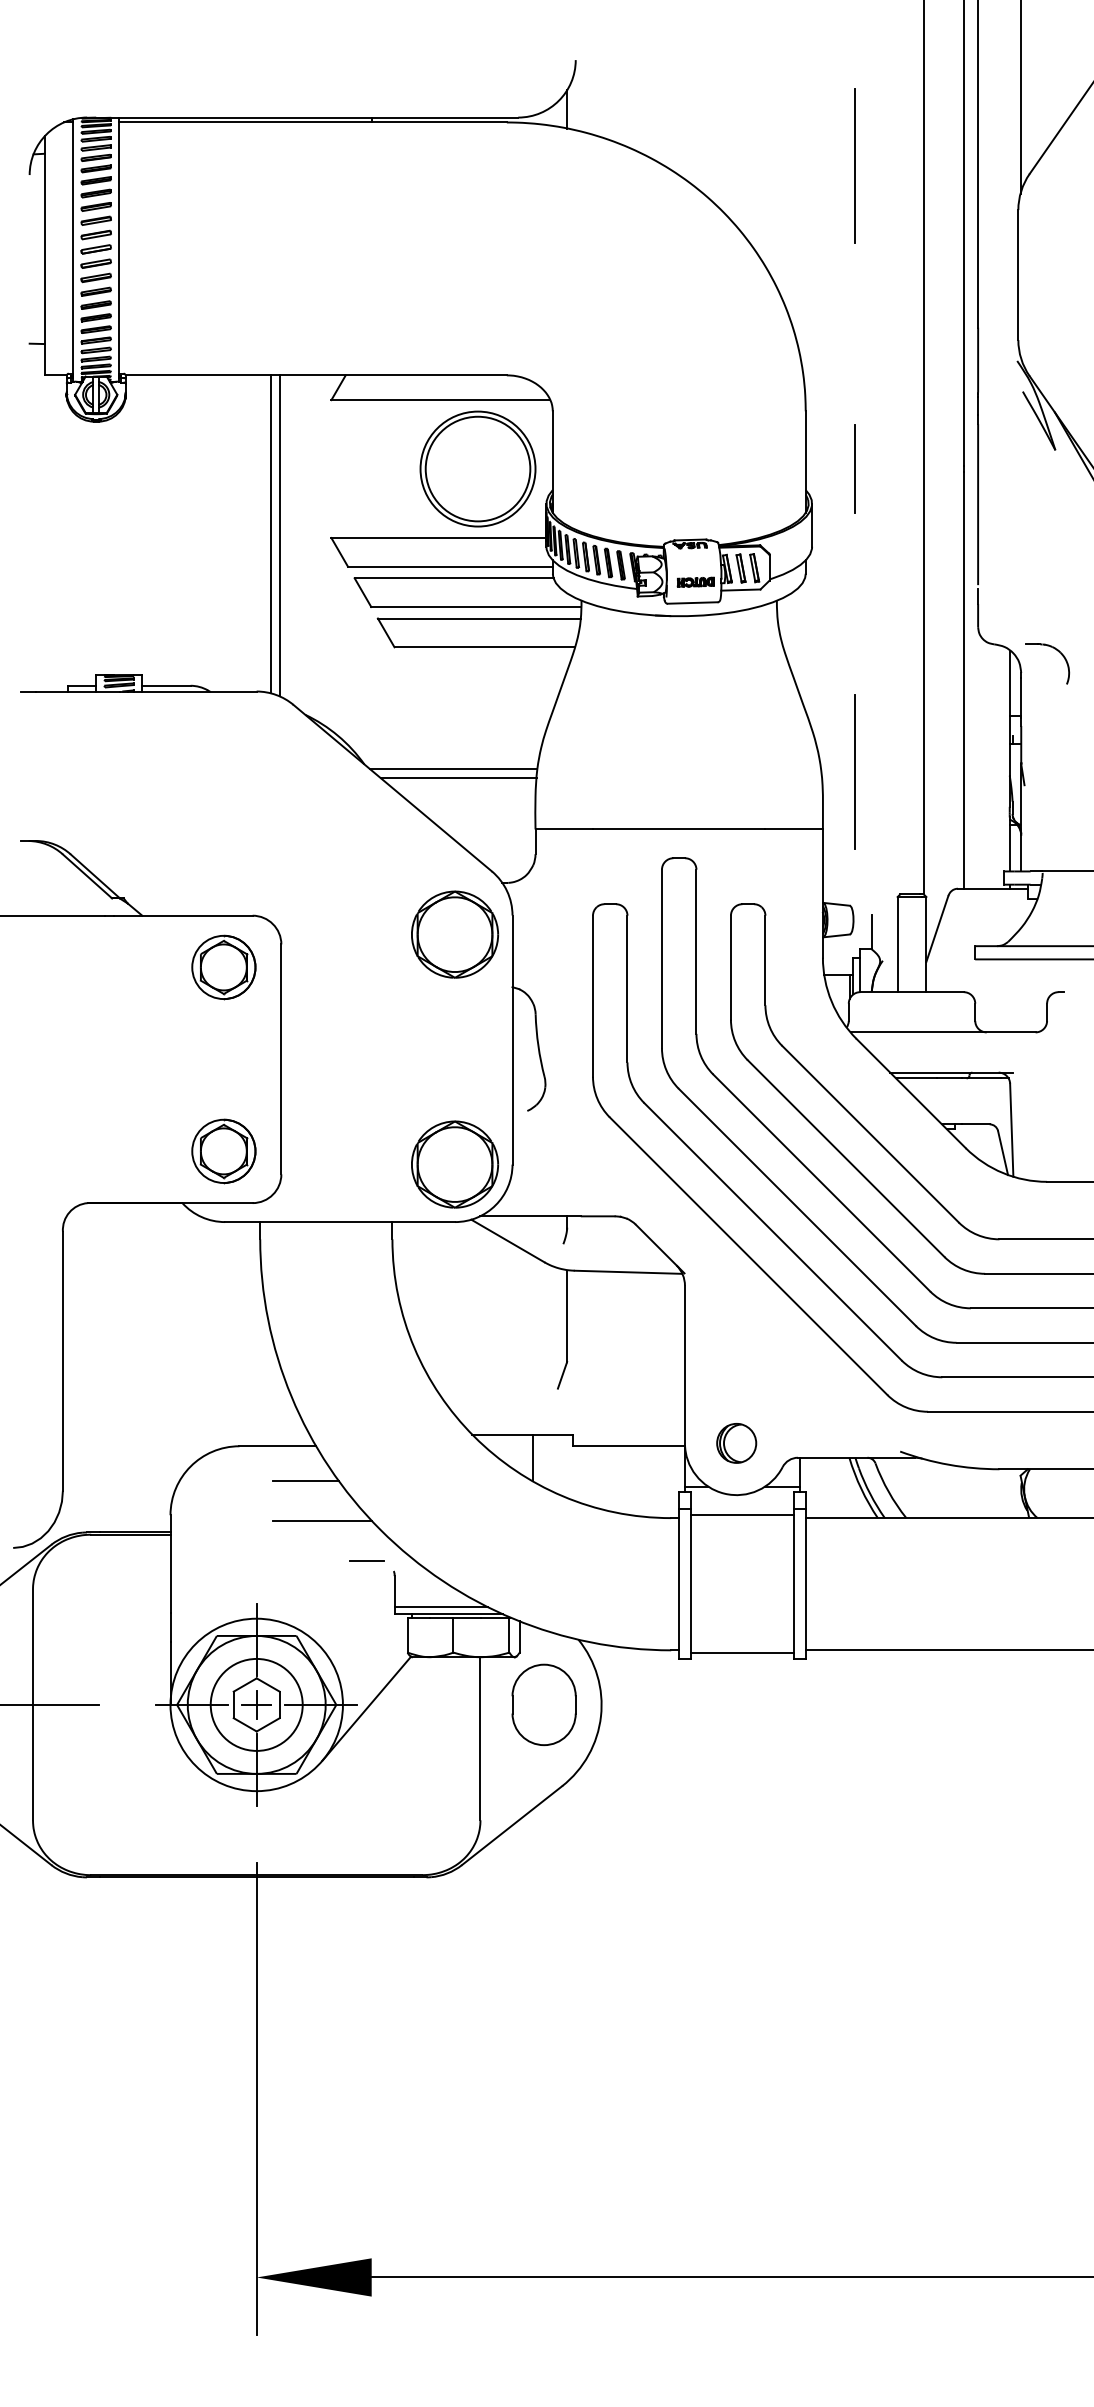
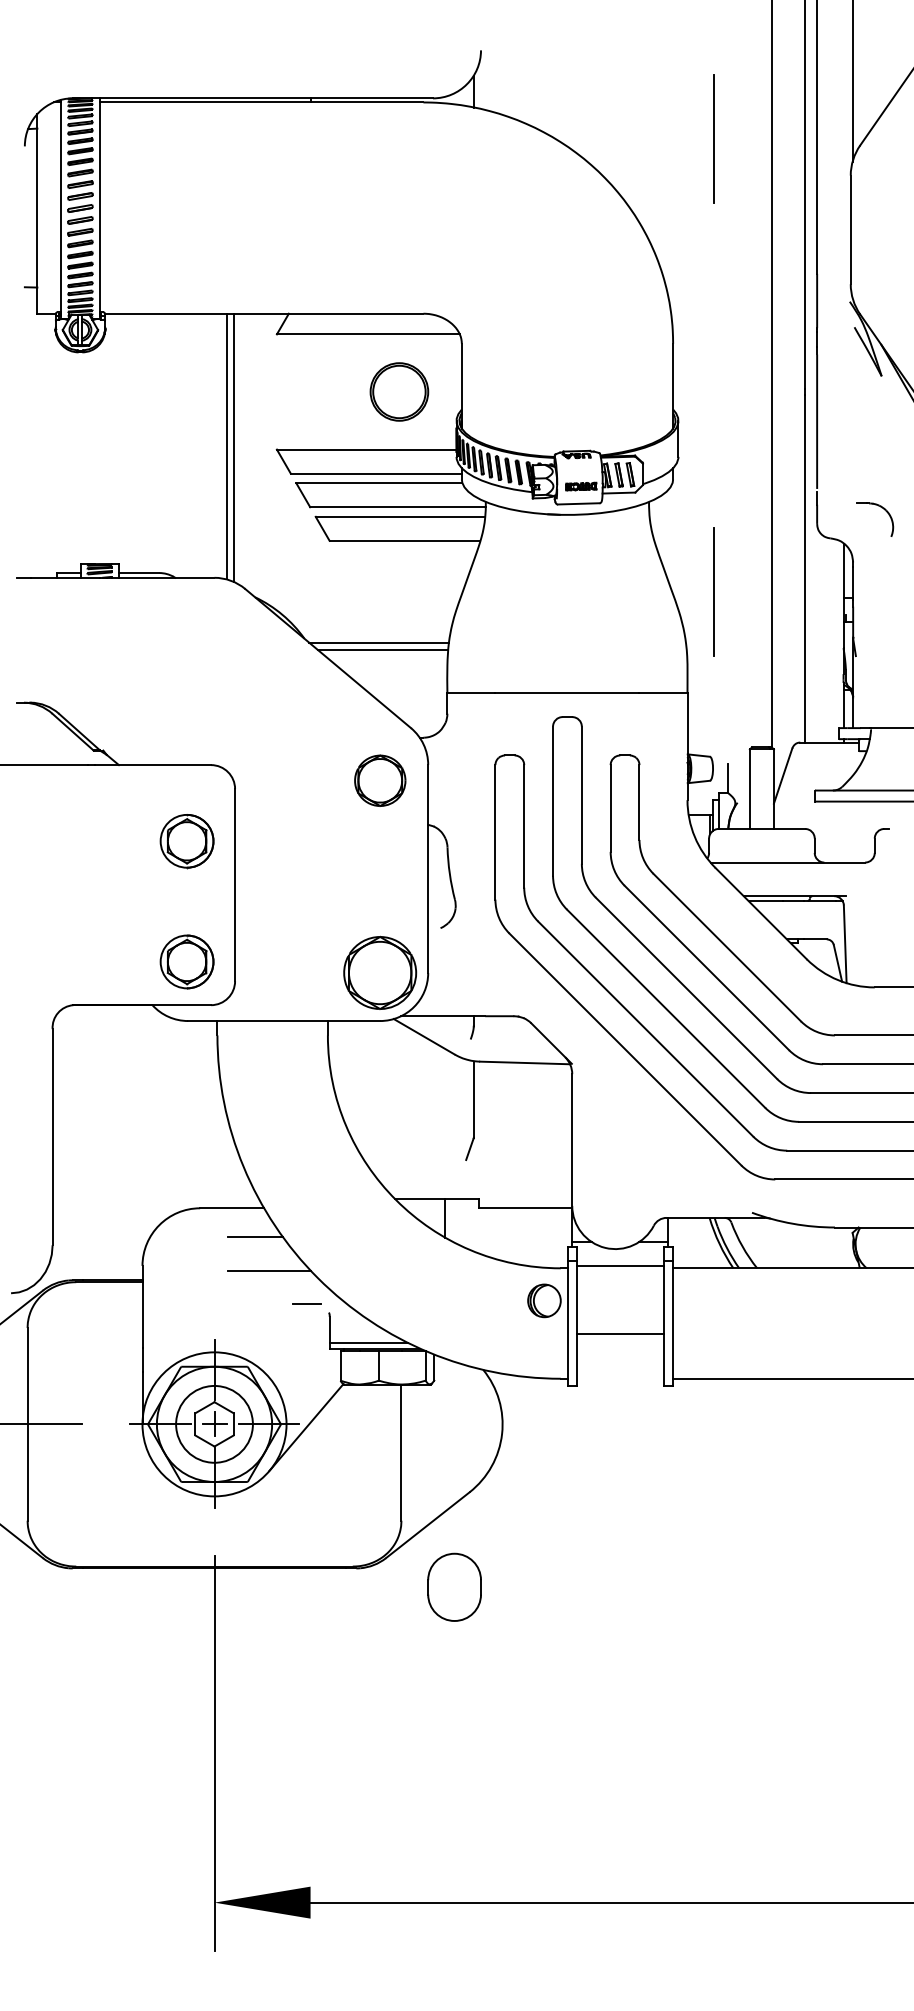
part: (478, 468) -> (399, 391), size x0.6
line: (854, 468) -> (713, 391), removed
part: (1058, 652) -> (884, 510), moved
line: (854, 771) -> (713, 591), moved
part: (455, 934) -> (380, 780), size x0.7
part: (223, 967) -> (186, 841), moved
part: (736, 1442) -> (544, 1300), moved
line: (742, 1653) -> (620, 1334), moved
part: (544, 1703) -> (454, 1586), moved

